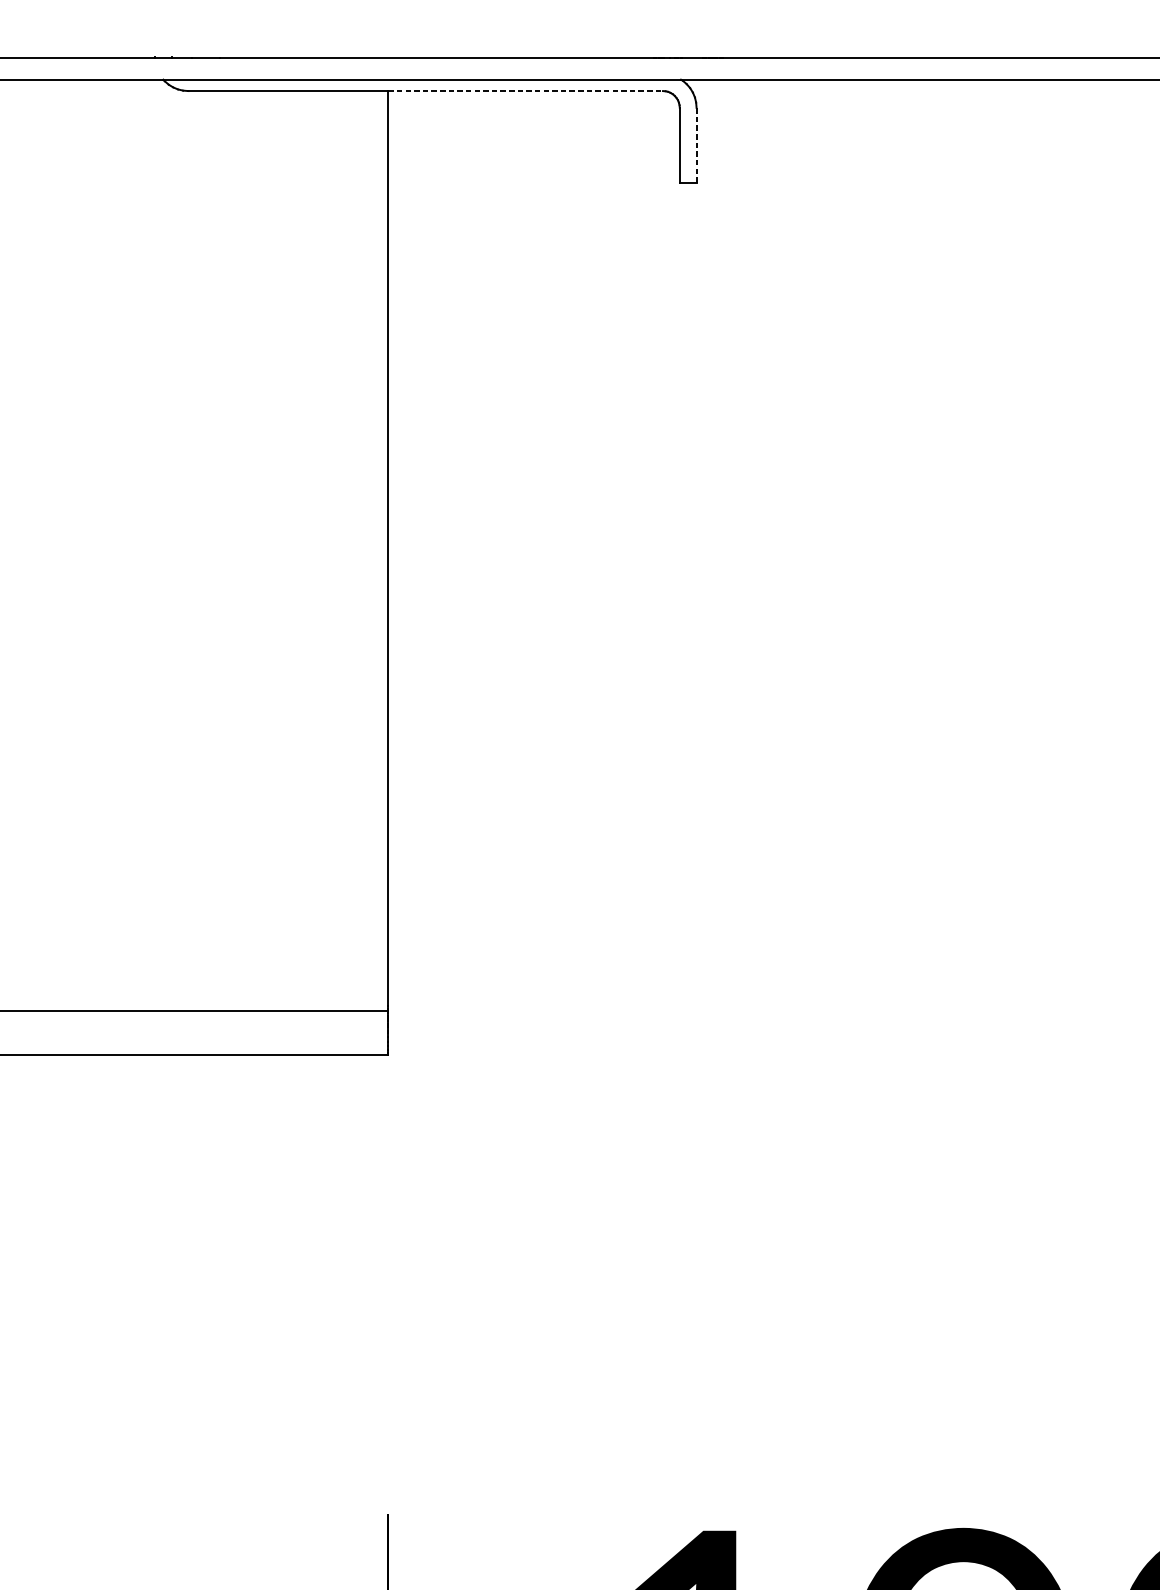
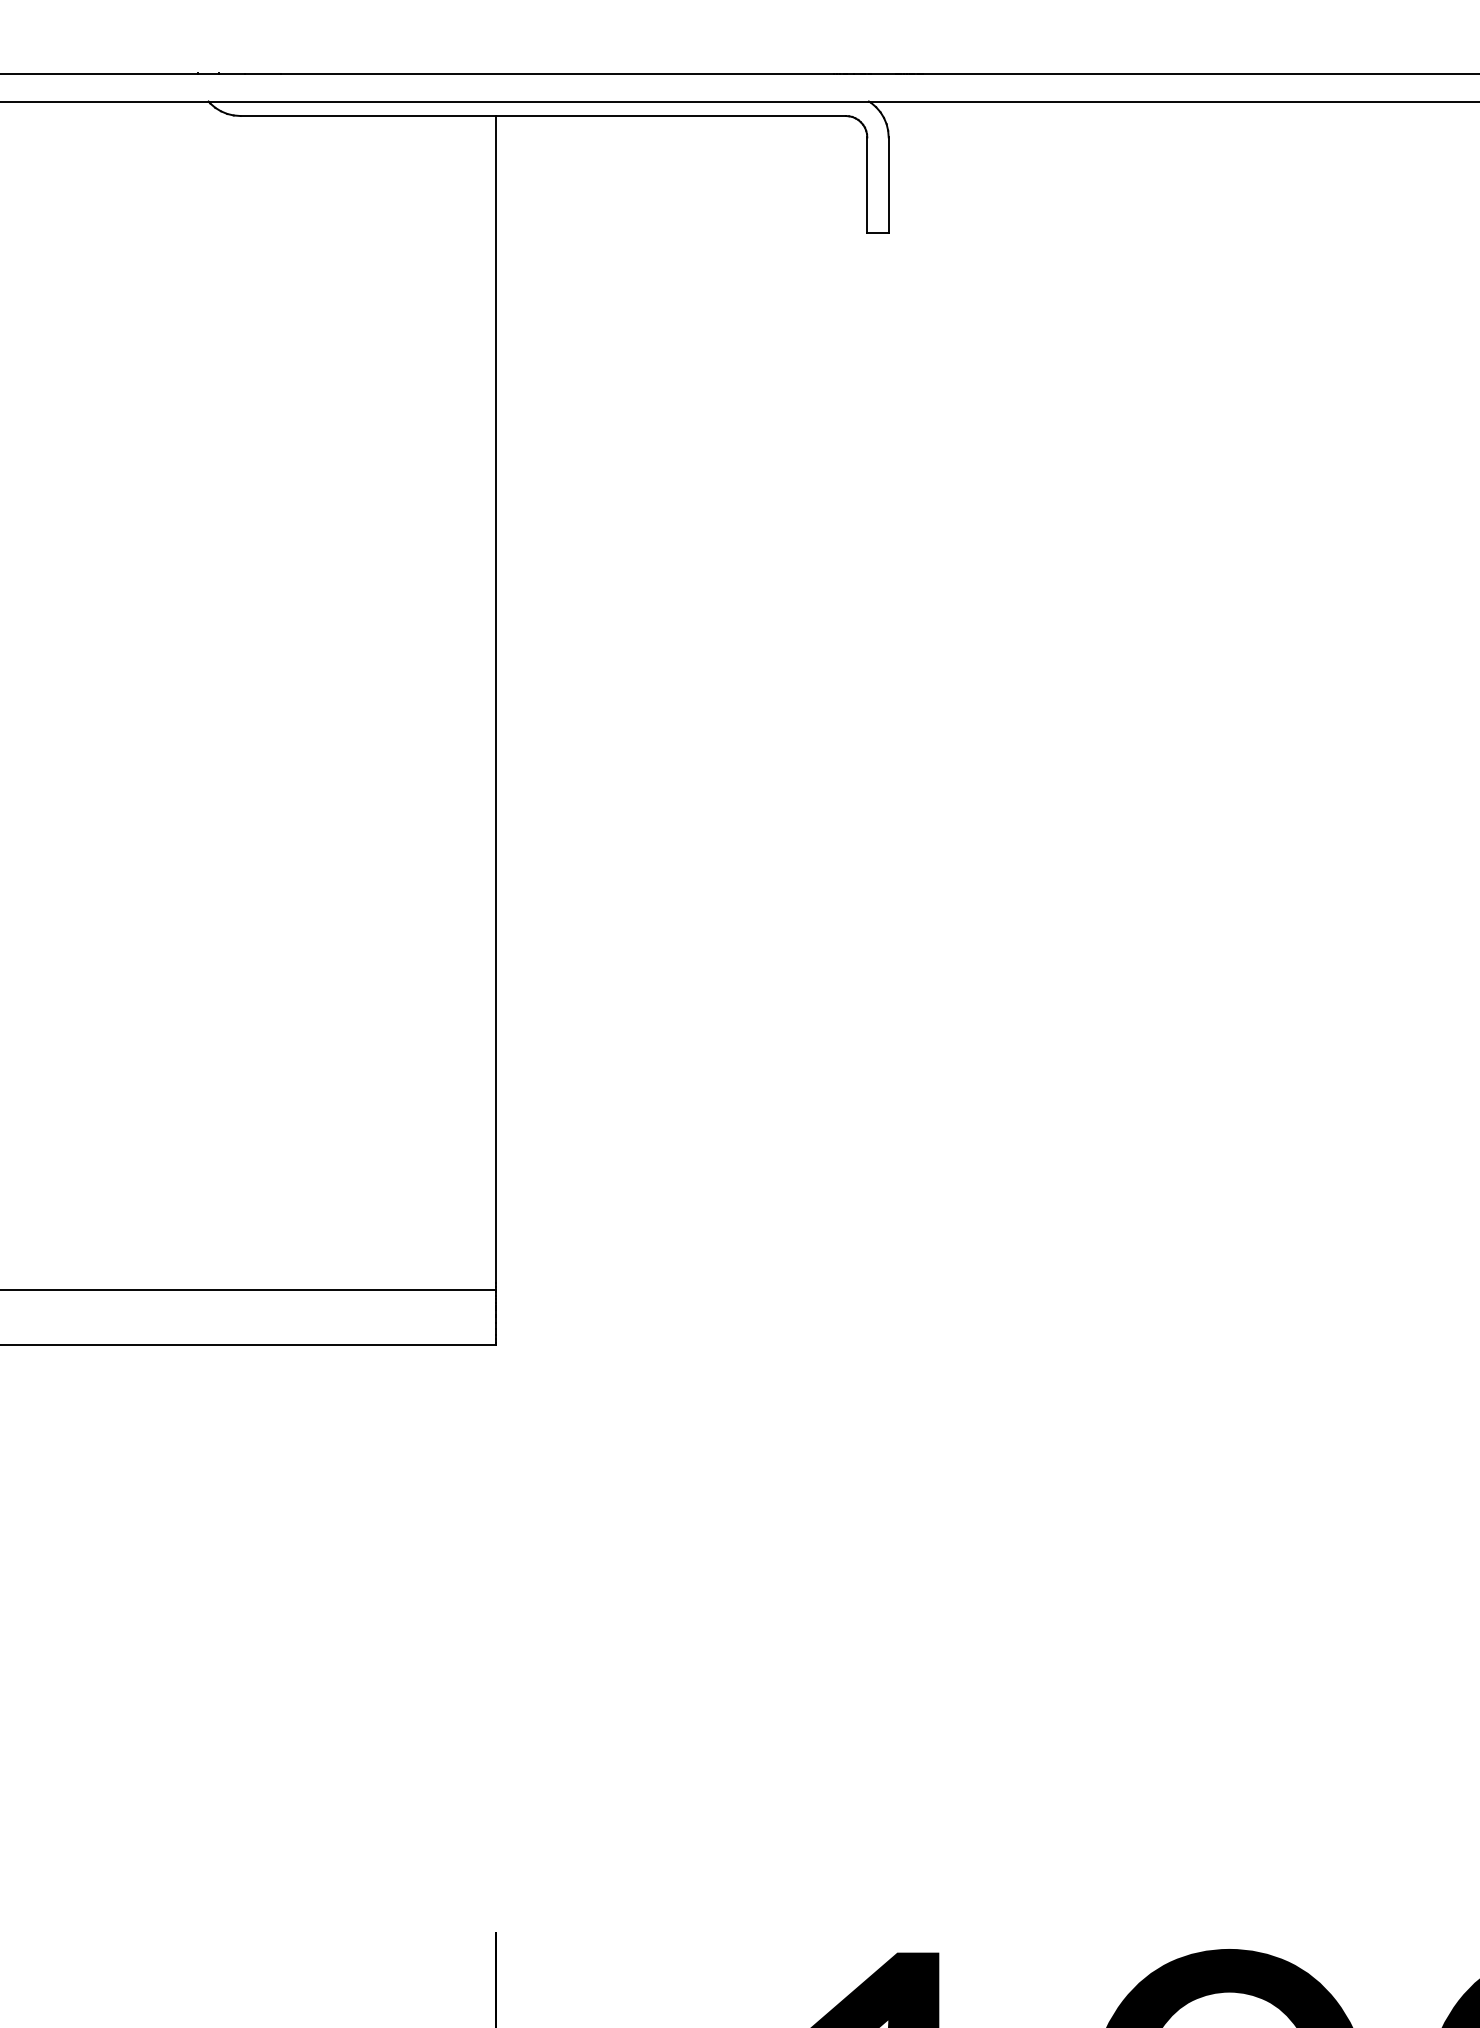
line: (526, 91) -> (671, 116), dashed -> solid
line: (696, 145) -> (888, 185), dashed -> solid

